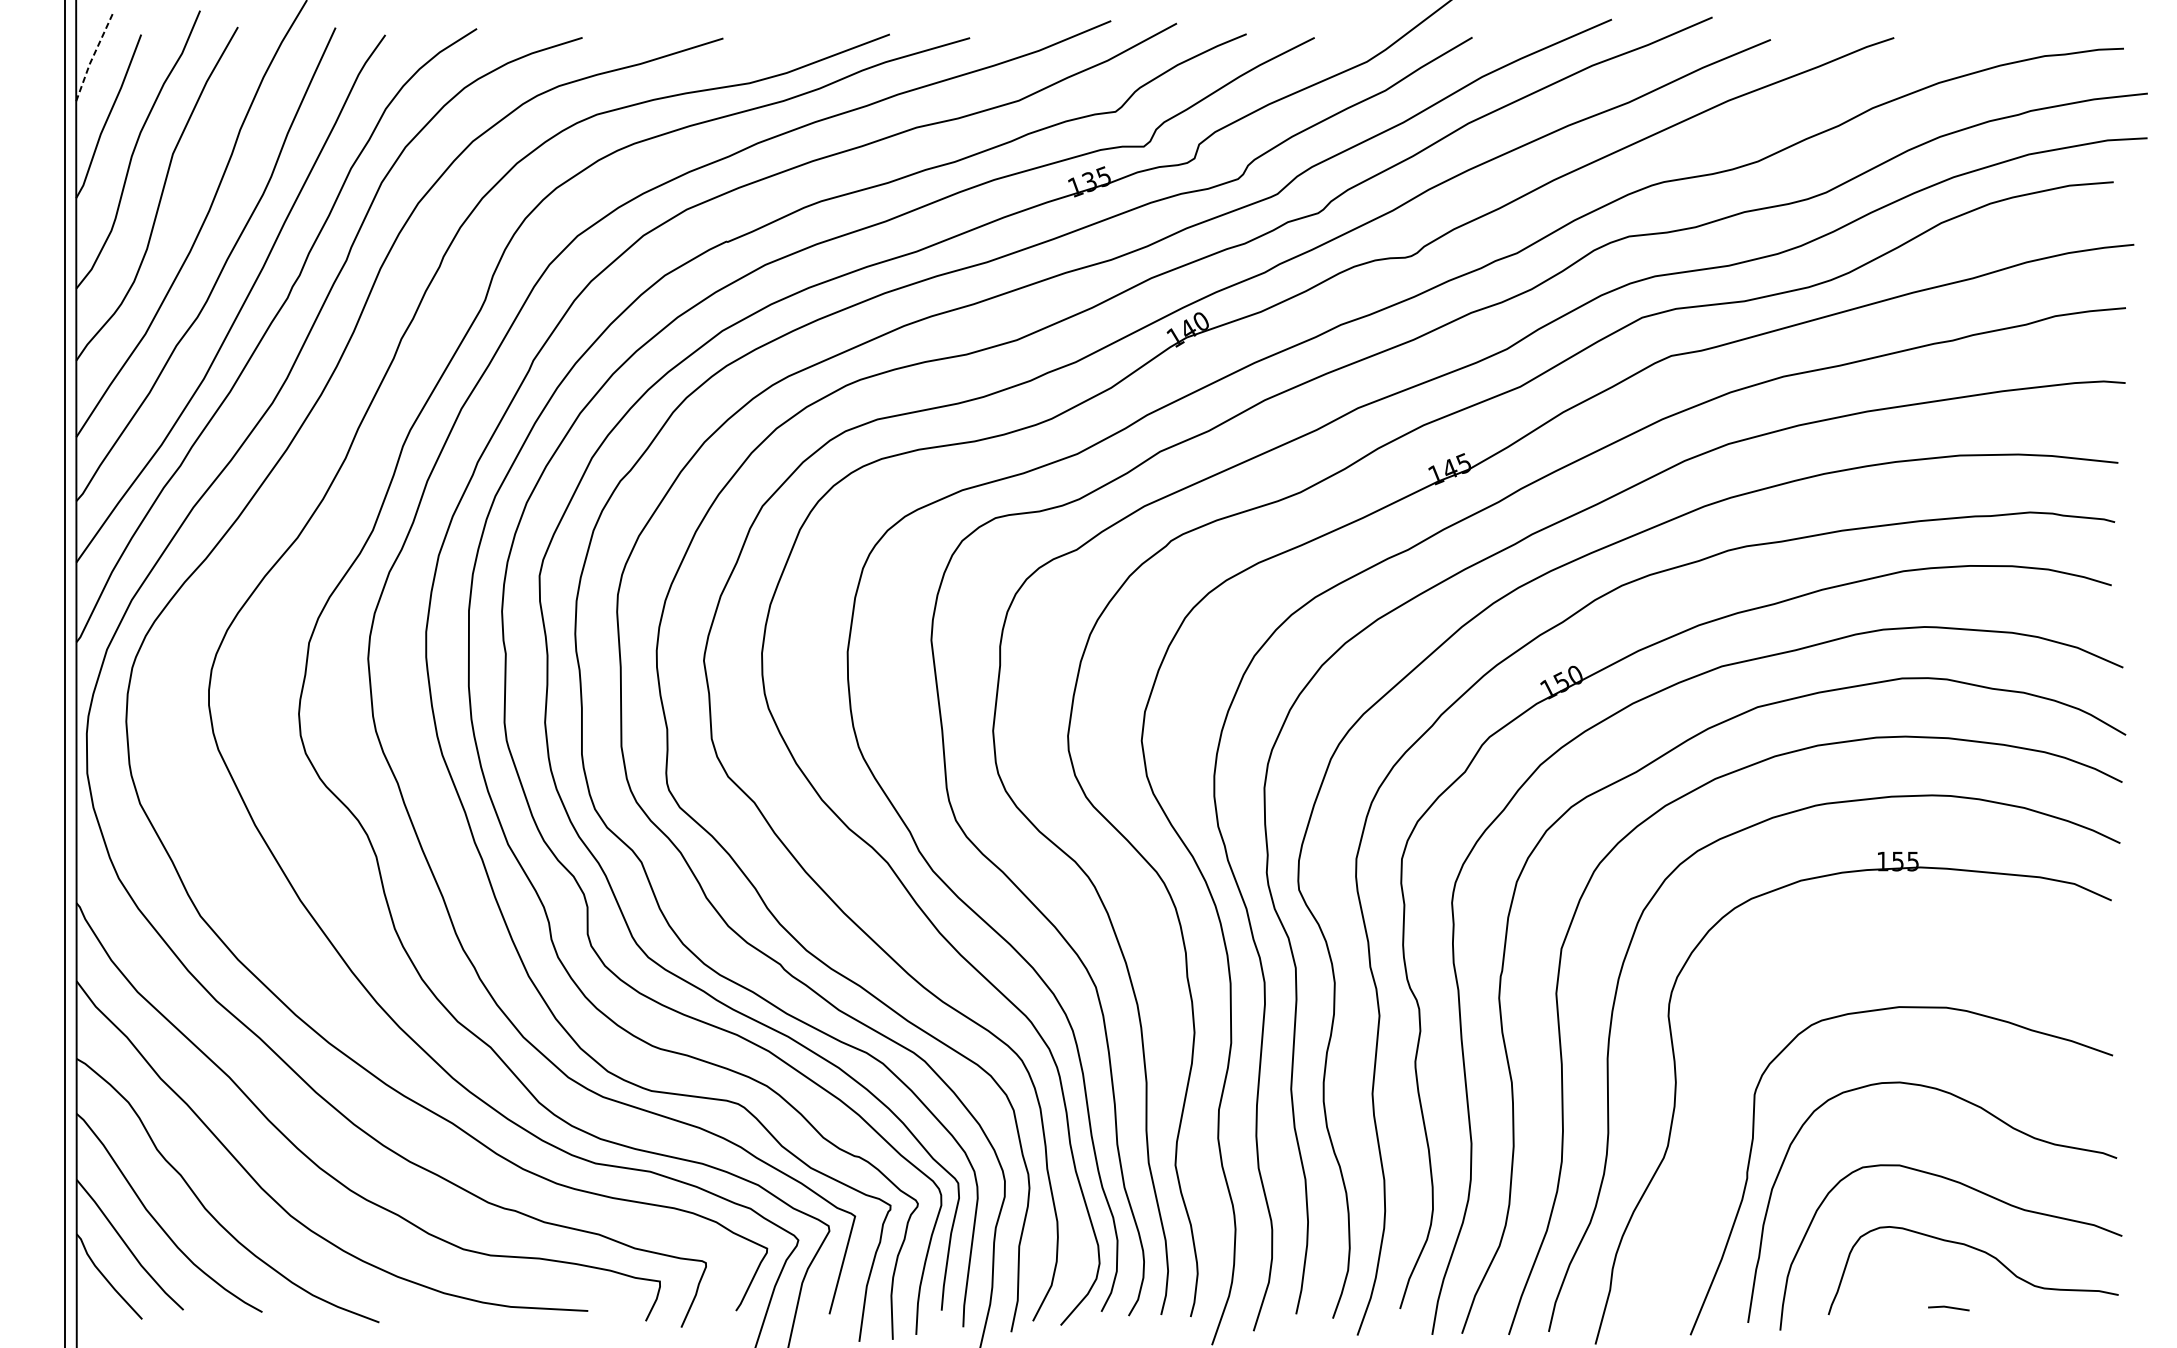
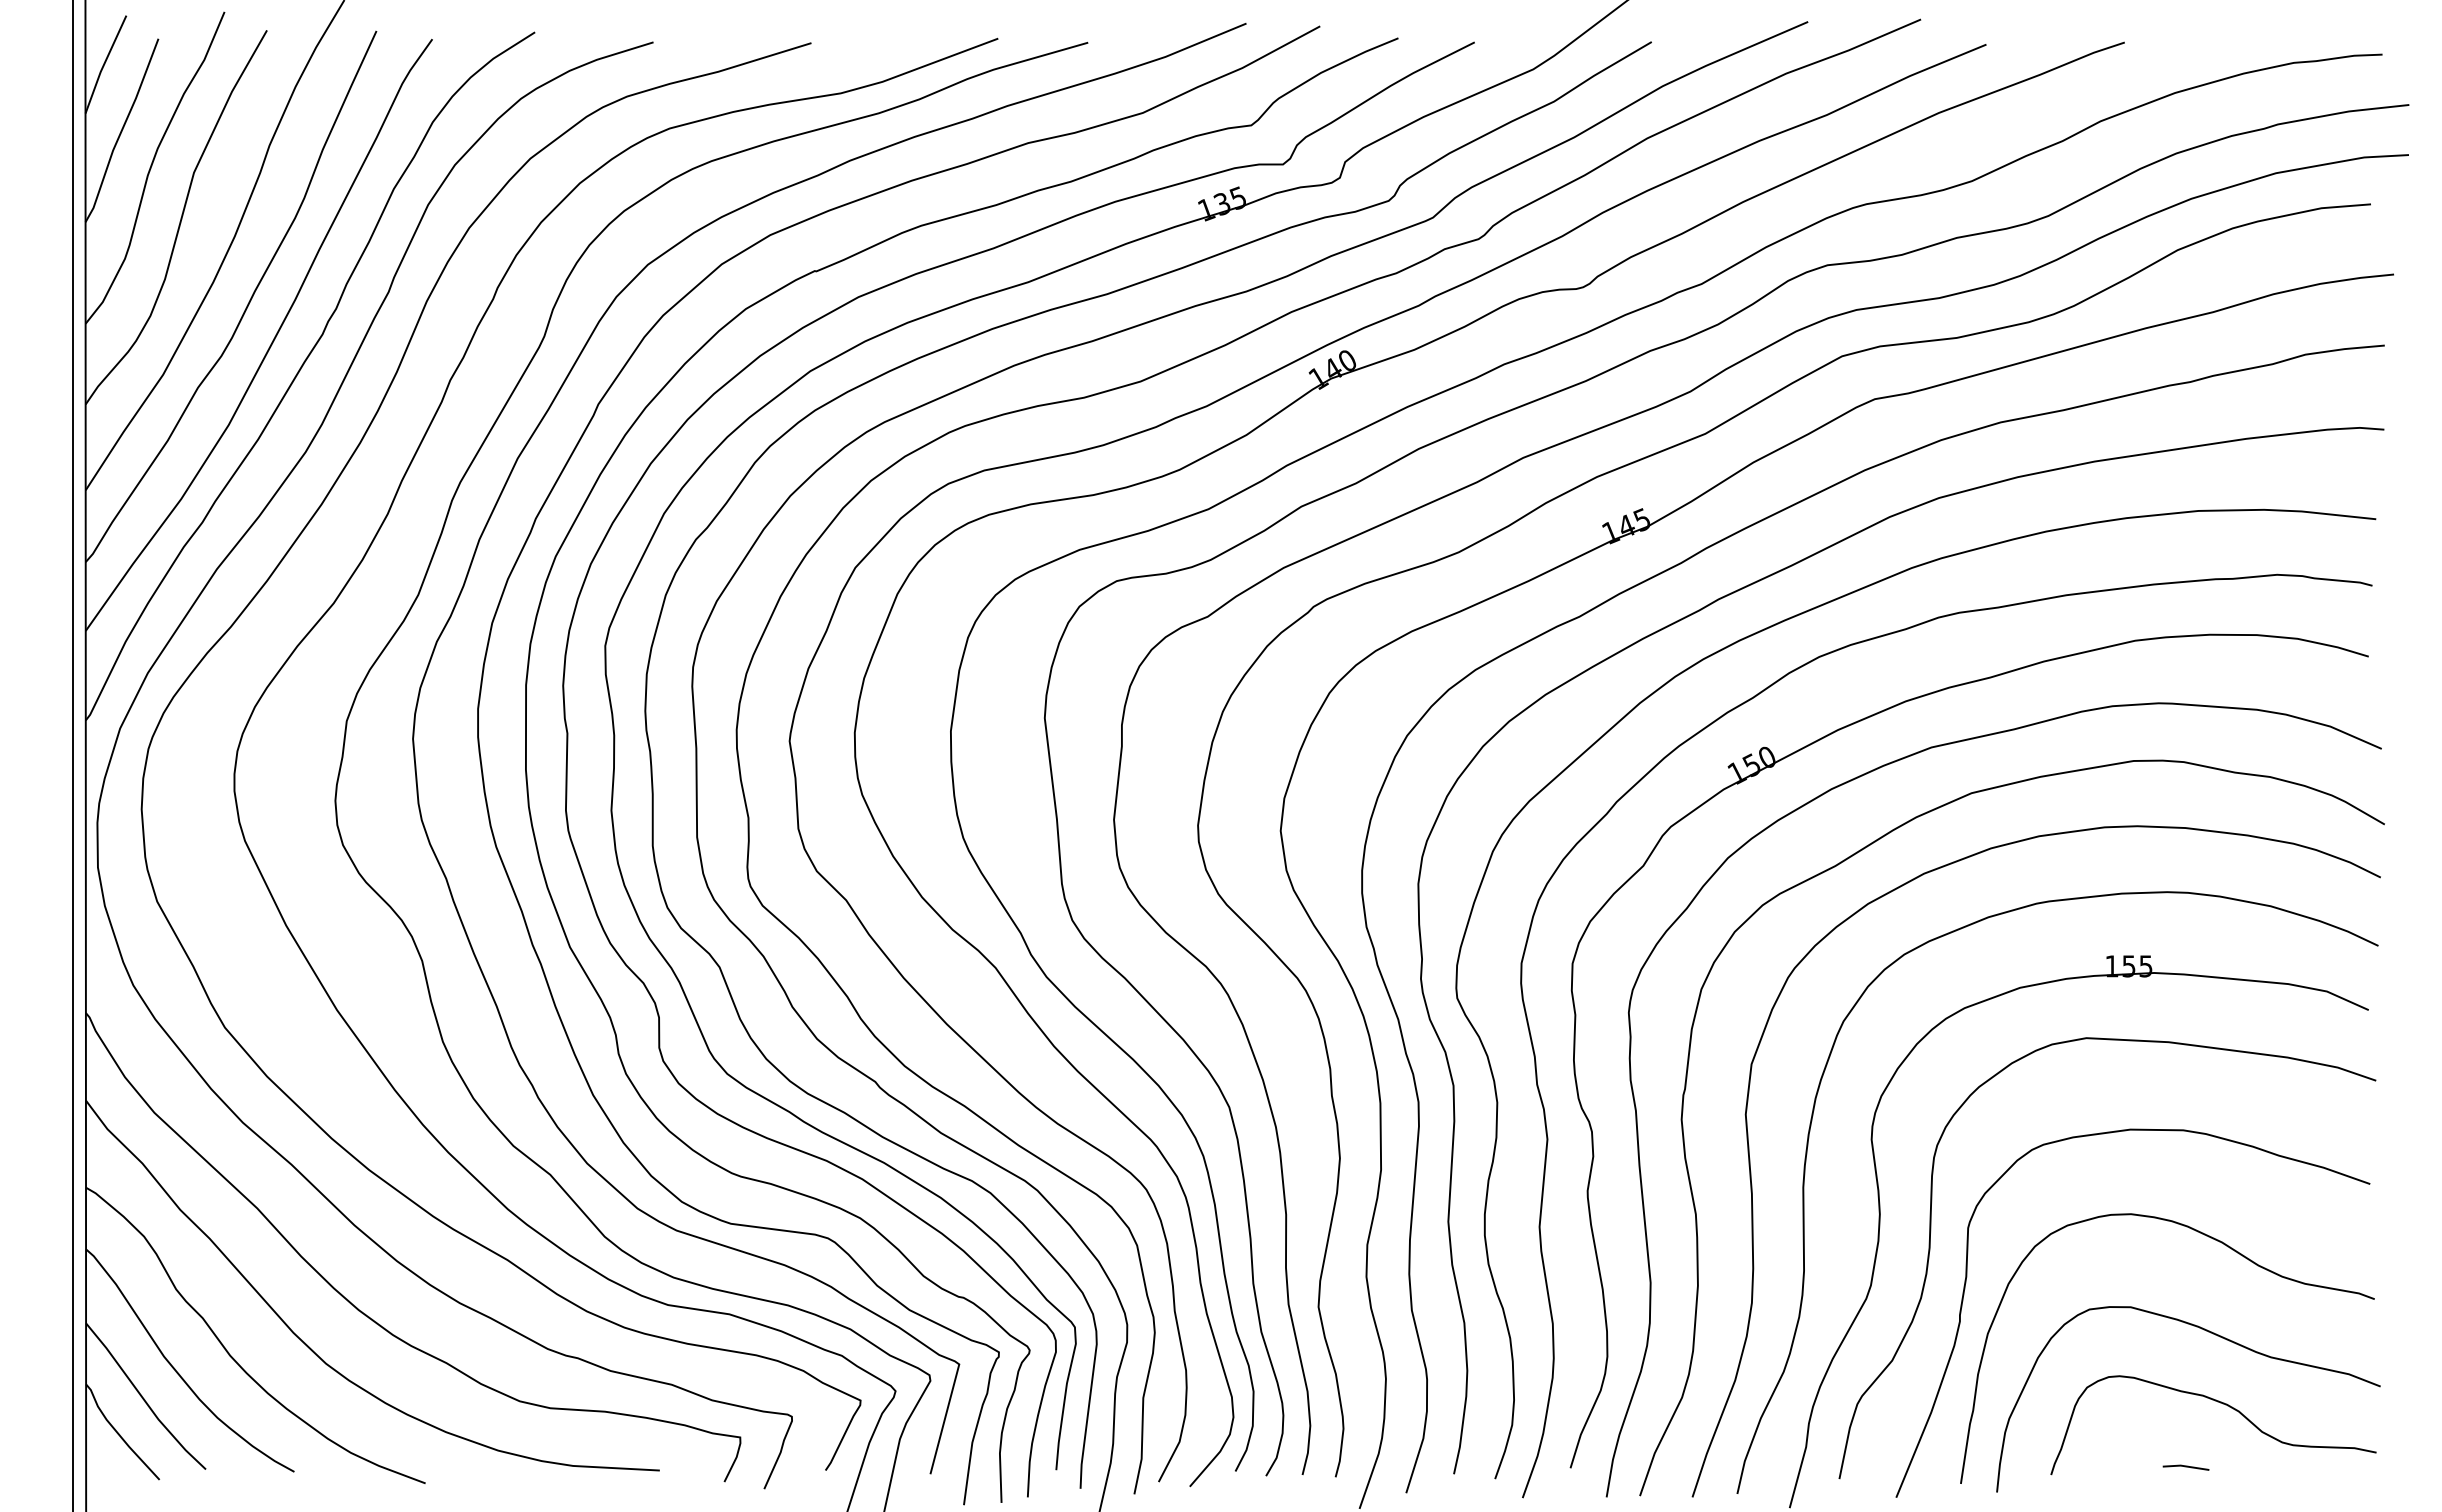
line: (93, 57) -> (104, 64), dashed -> solid
curve: (1721, 1115) -> (1930, 1251), added

